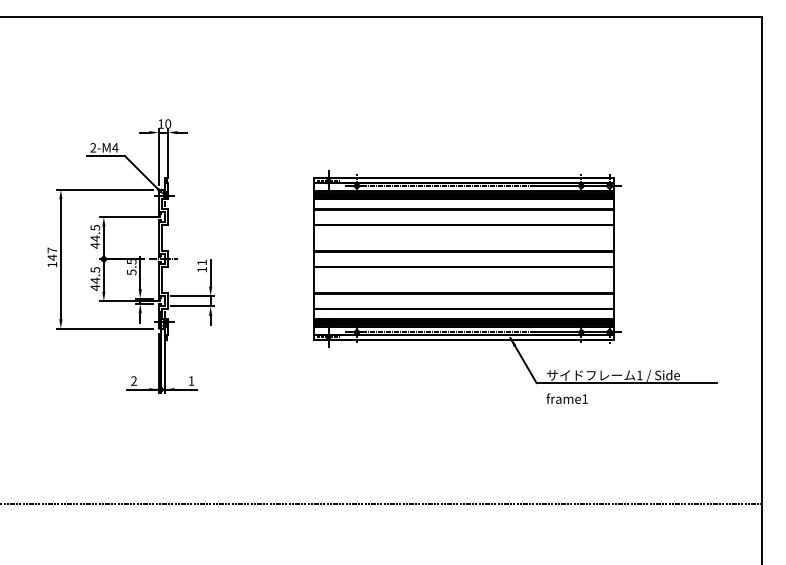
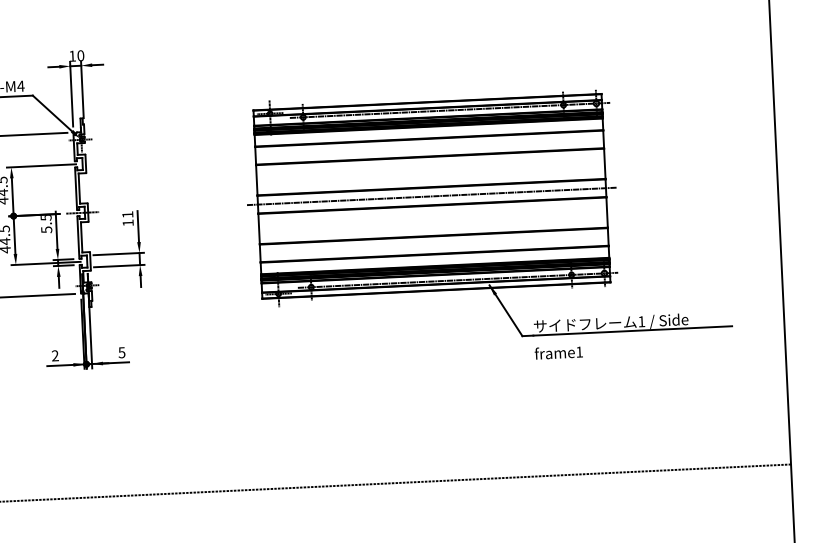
line: (464, 259) -> (432, 196), added
text: (191, 380) -> (121, 352), 1 -> 5

